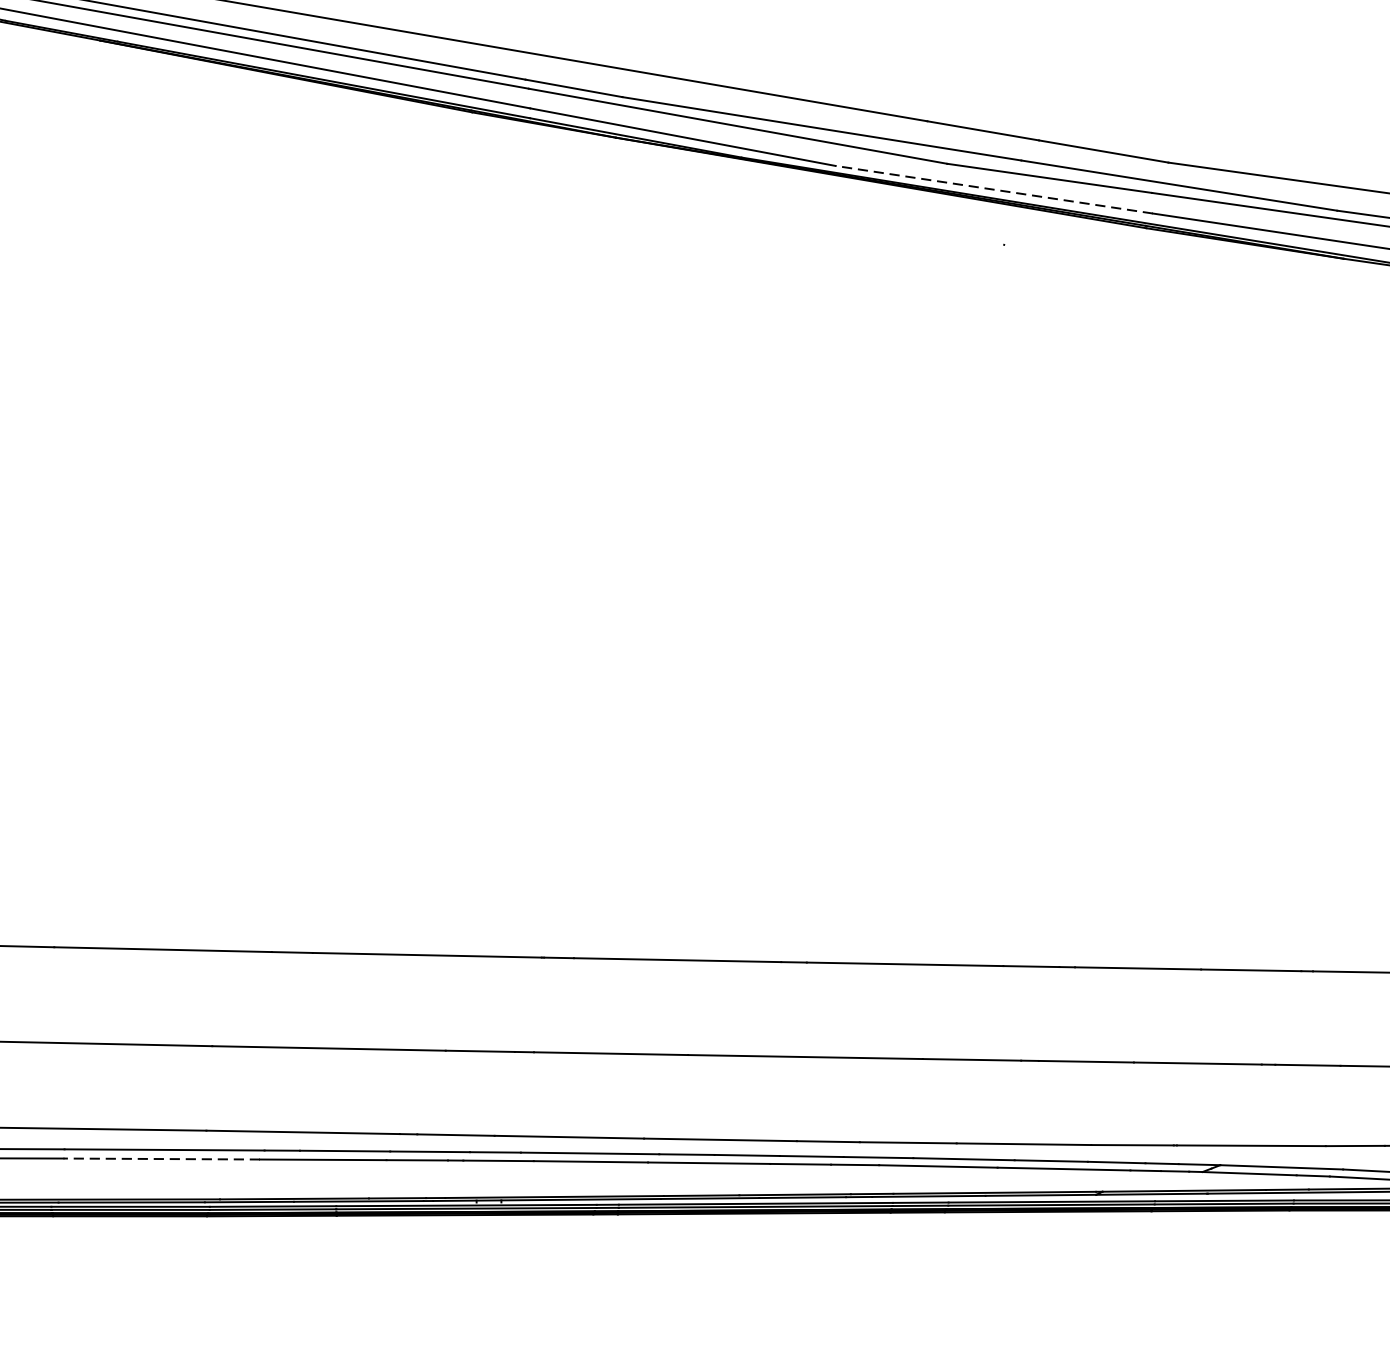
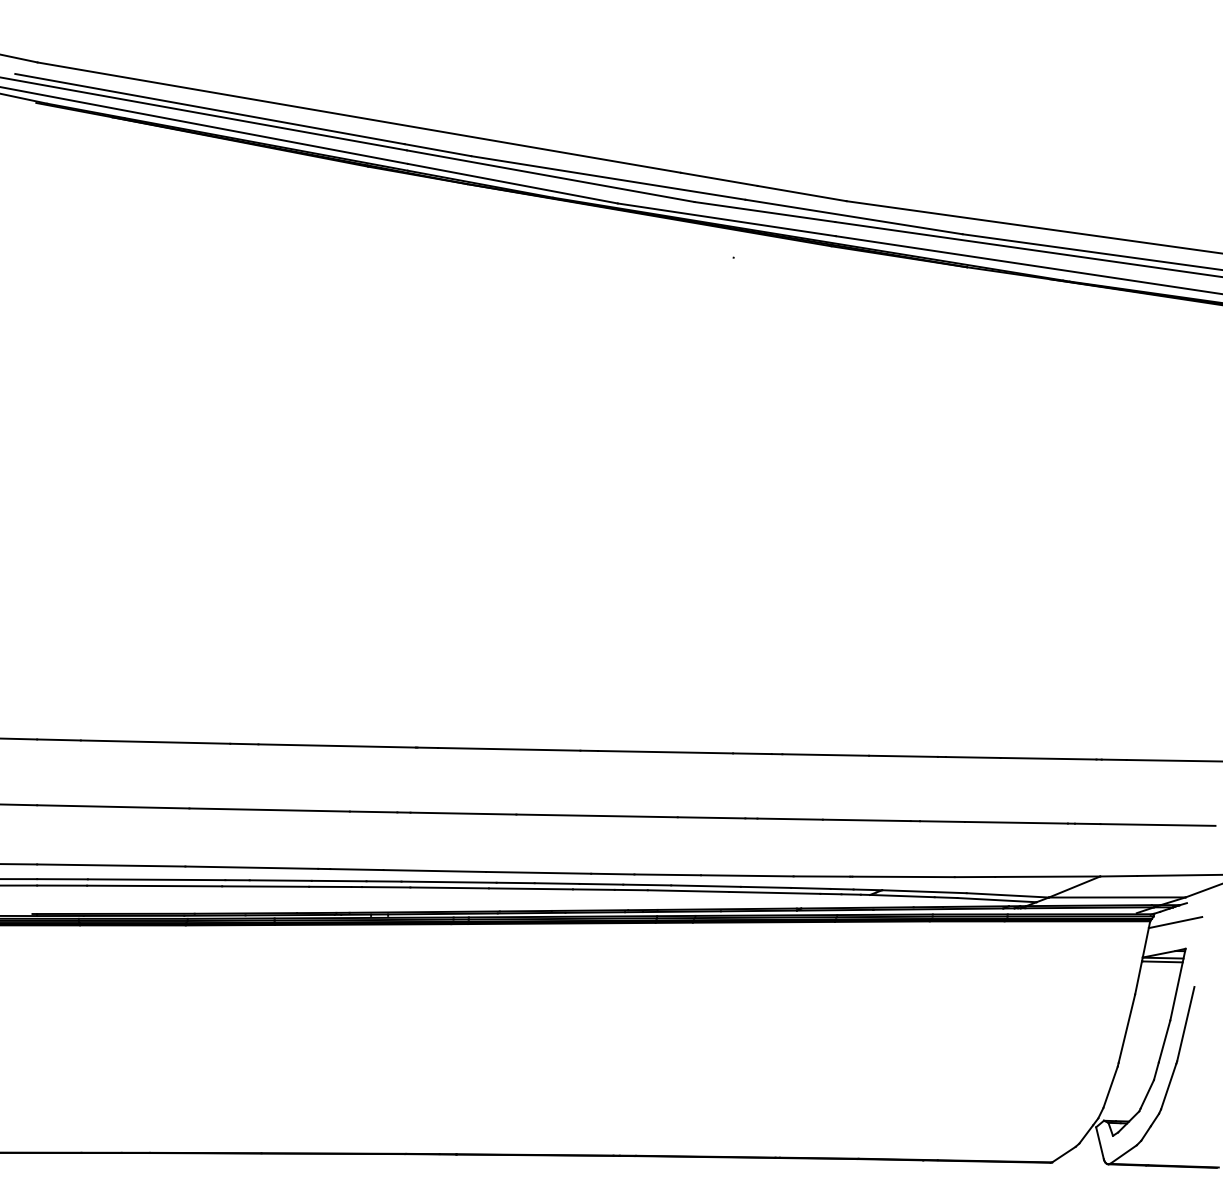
line: (993, 189) -> (726, 219), dashed -> solid
line: (161, 1159) -> (154, 886), dashed -> solid

